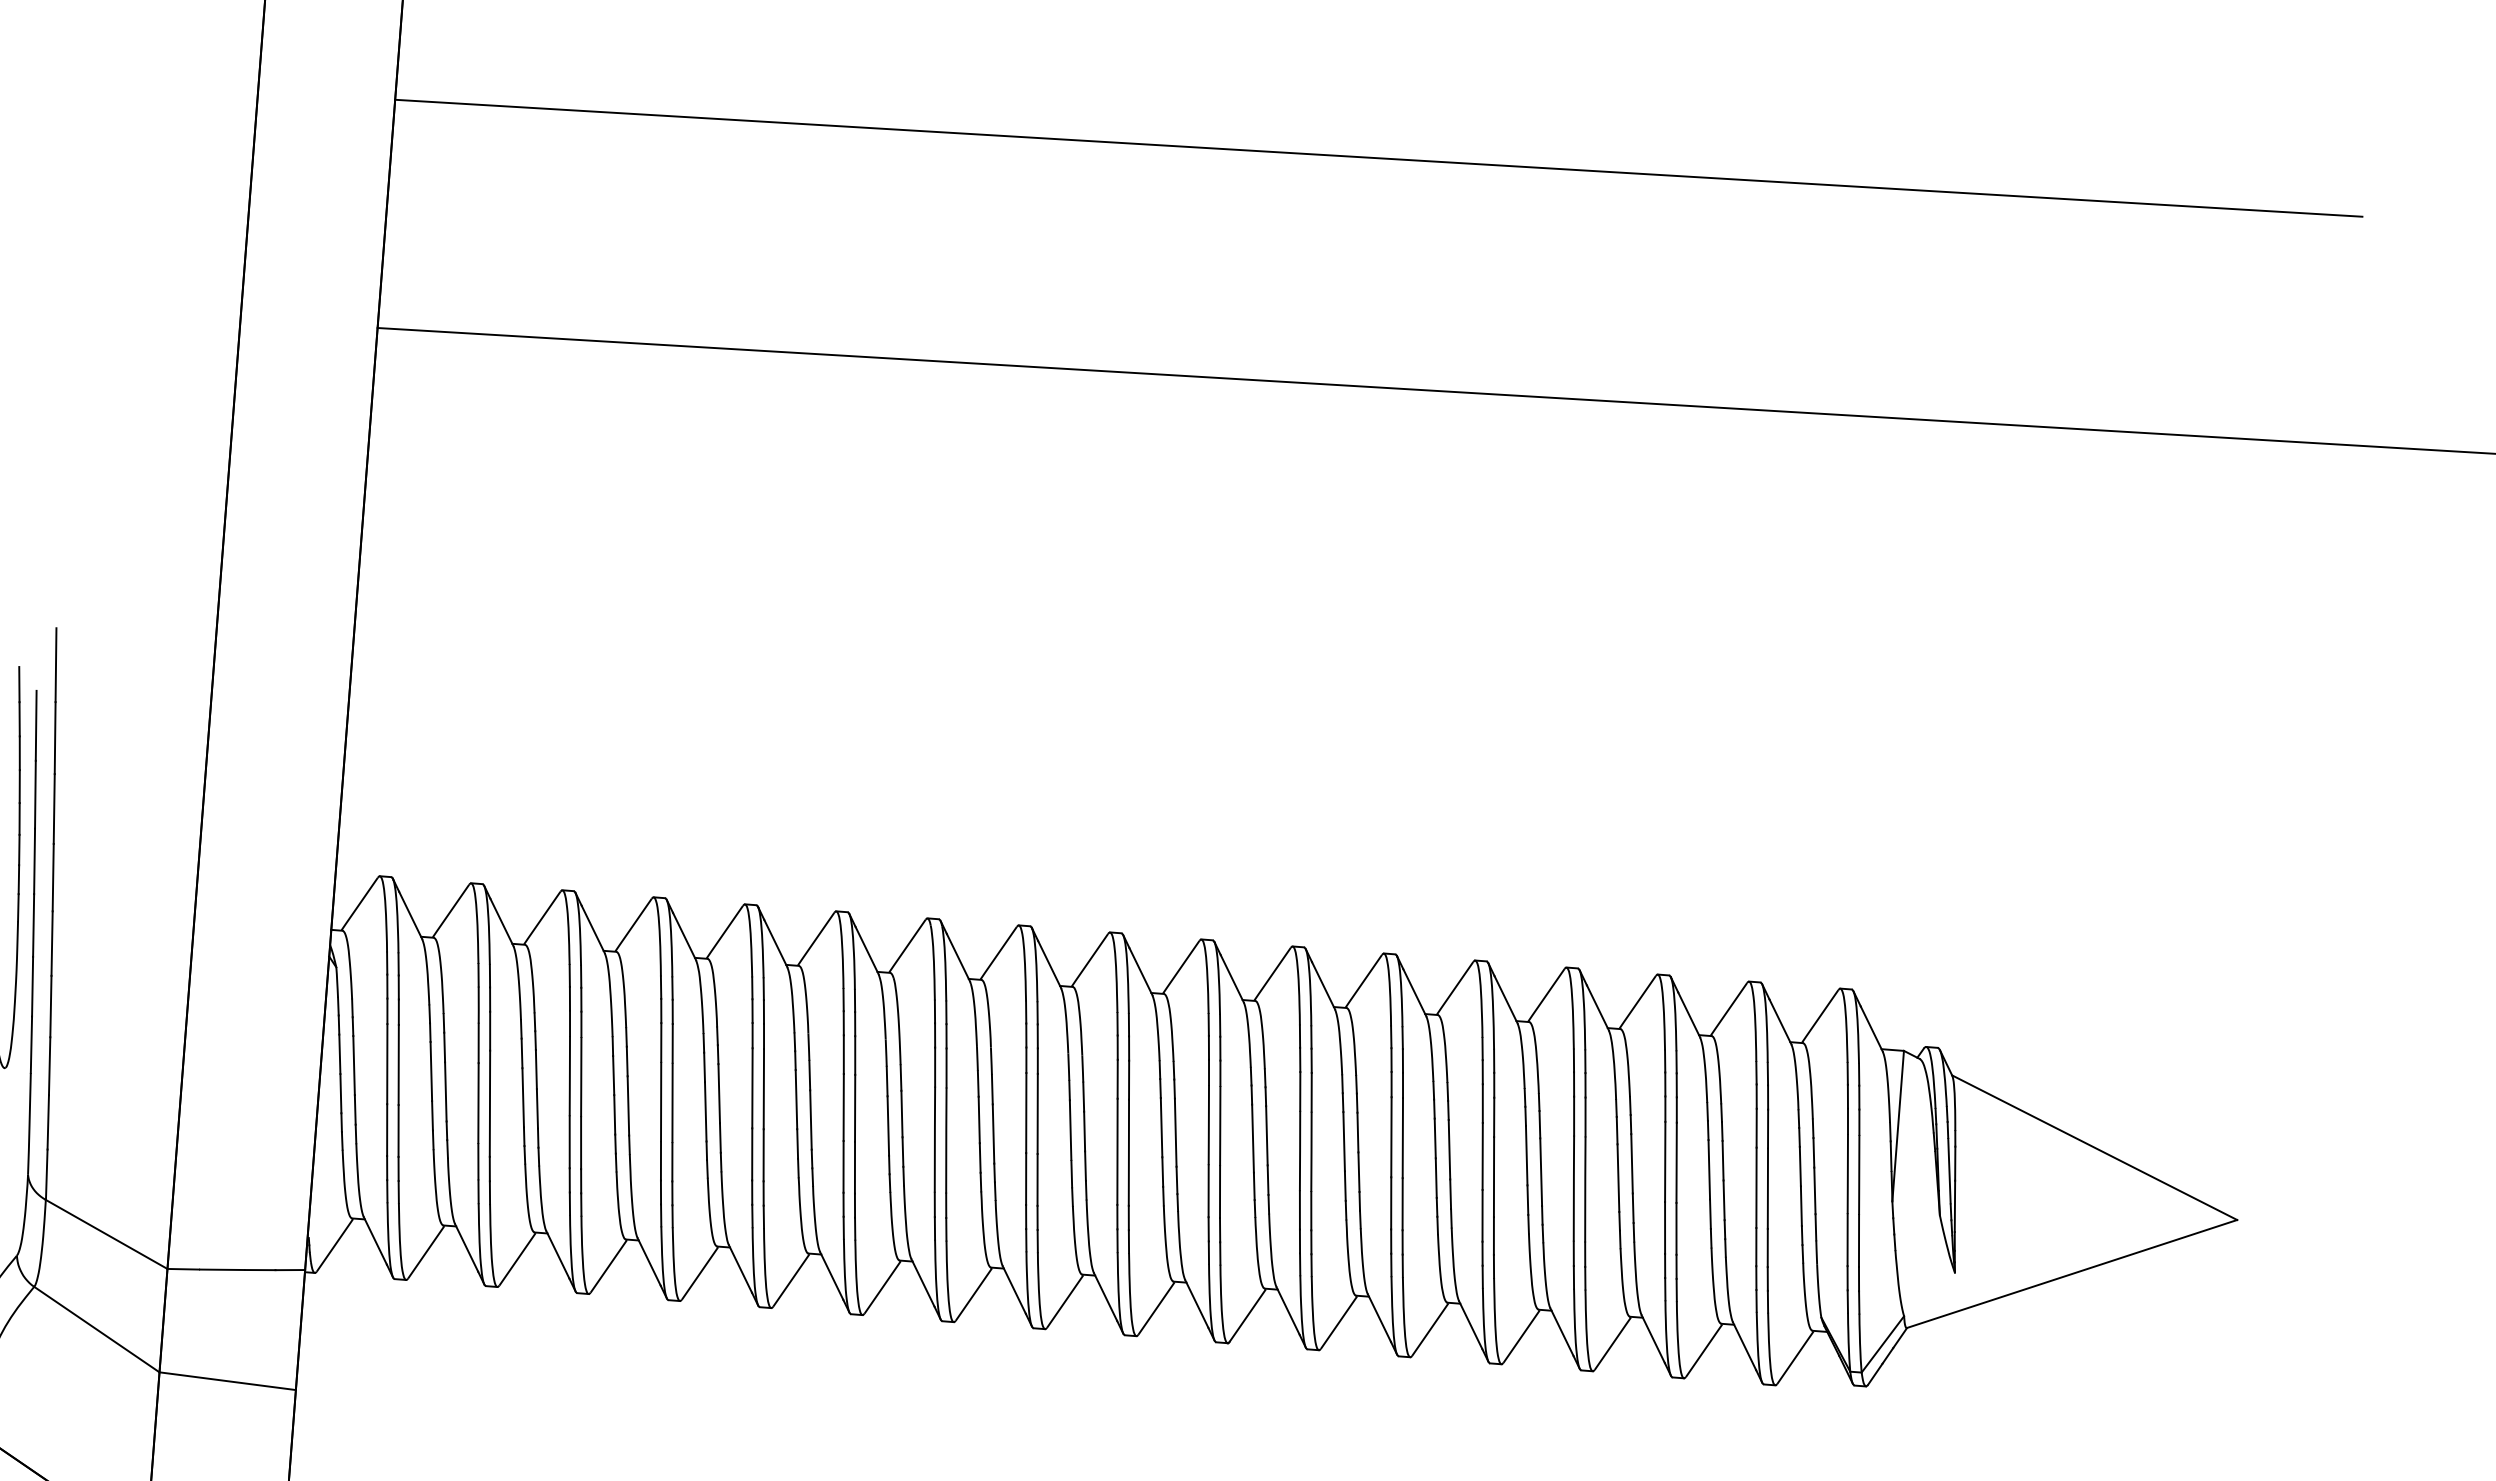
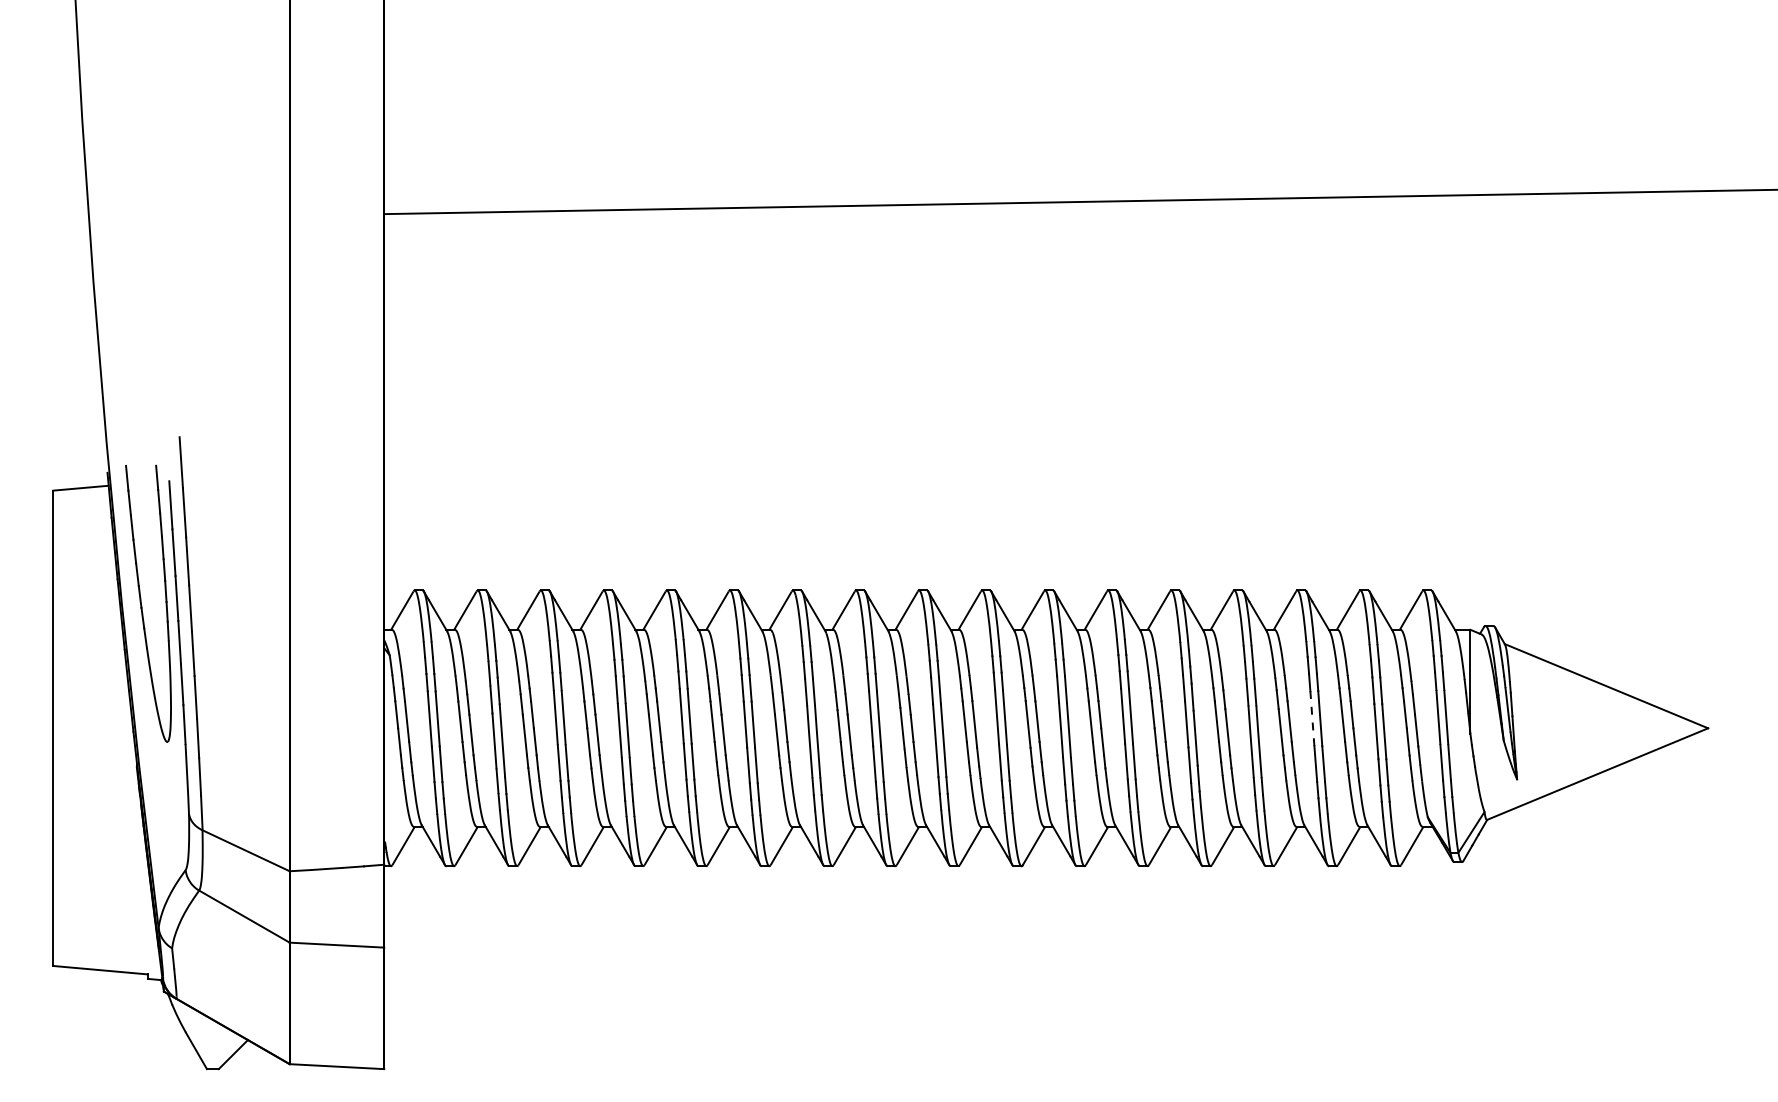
line: (1378, 157) -> (1062, 44), removed
line: (1665, 1161) -> (1312, 718), solid -> dashed

